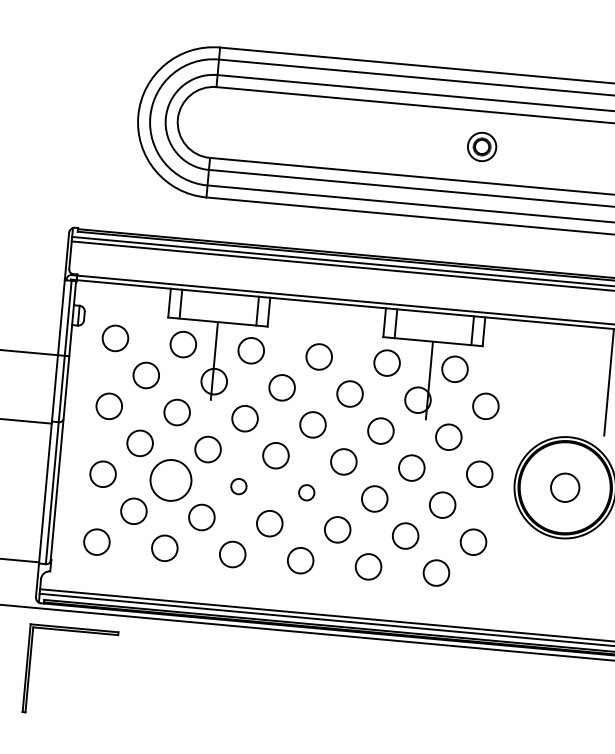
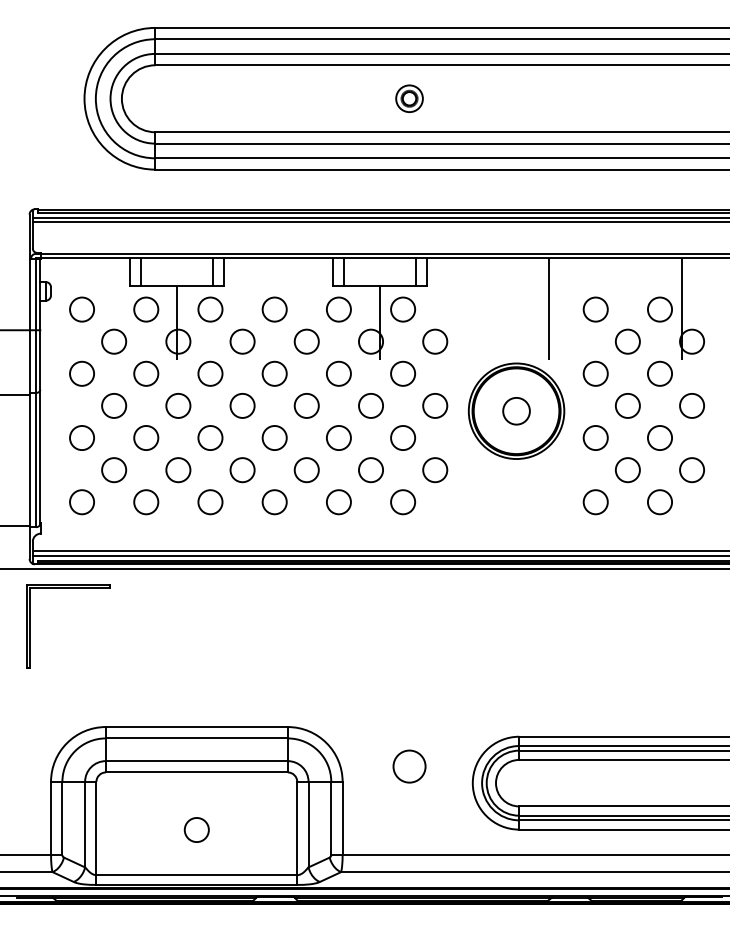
circle: (171, 479) -> (146, 437), size x0.62
circle: (238, 486) -> (210, 437), size x1.67
circle: (306, 492) -> (274, 437), size x1.67

